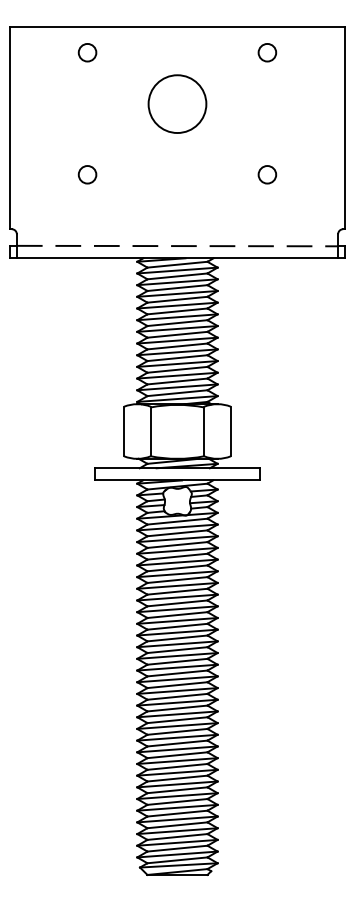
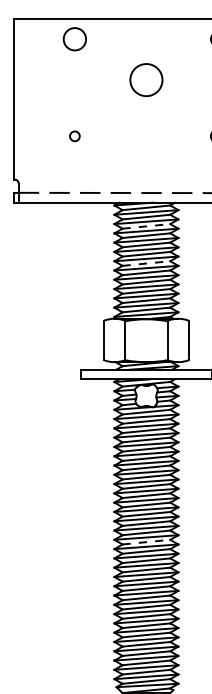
circle: (87, 52) -> (74, 39), size x1.6
circle: (177, 103) -> (146, 79), size x0.7
circle: (87, 174) -> (74, 136), size x0.7
line: (177, 288) -> (146, 226), solid -> dashed
line: (177, 334) -> (146, 263), solid -> dashed
line: (177, 685) -> (146, 542), solid -> dashed

